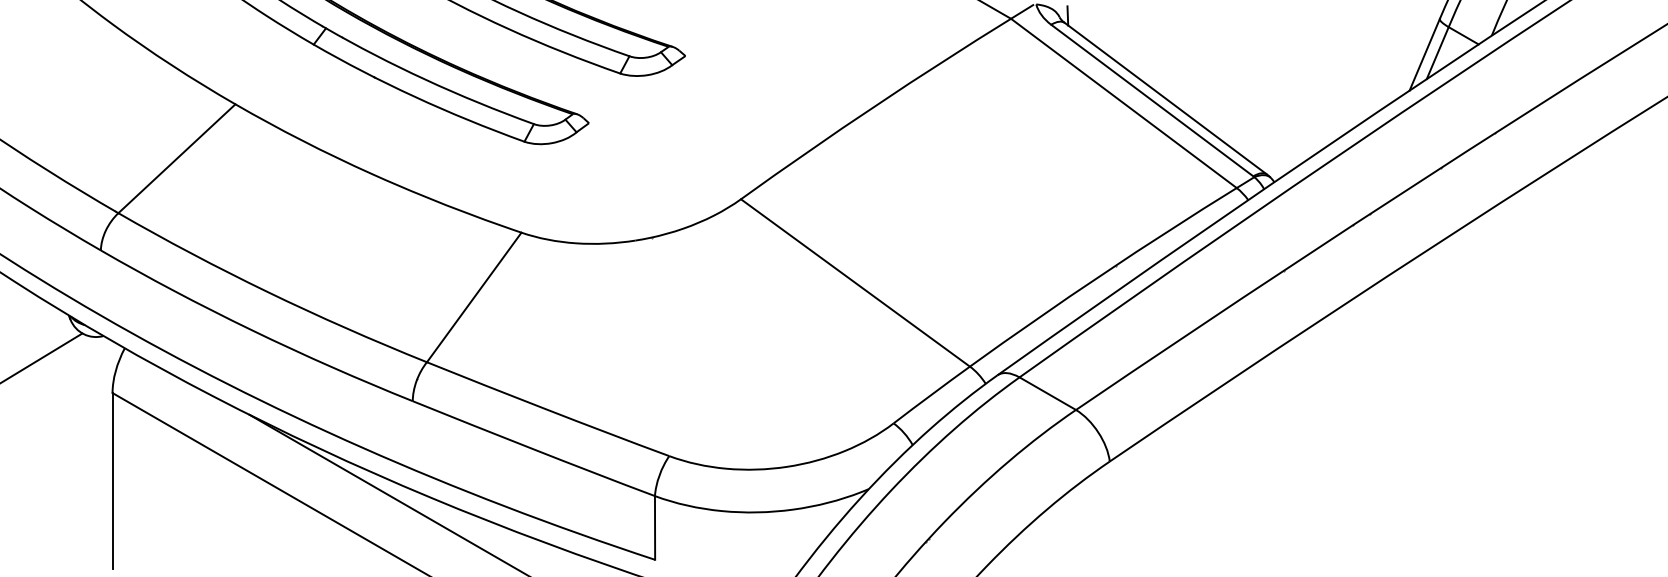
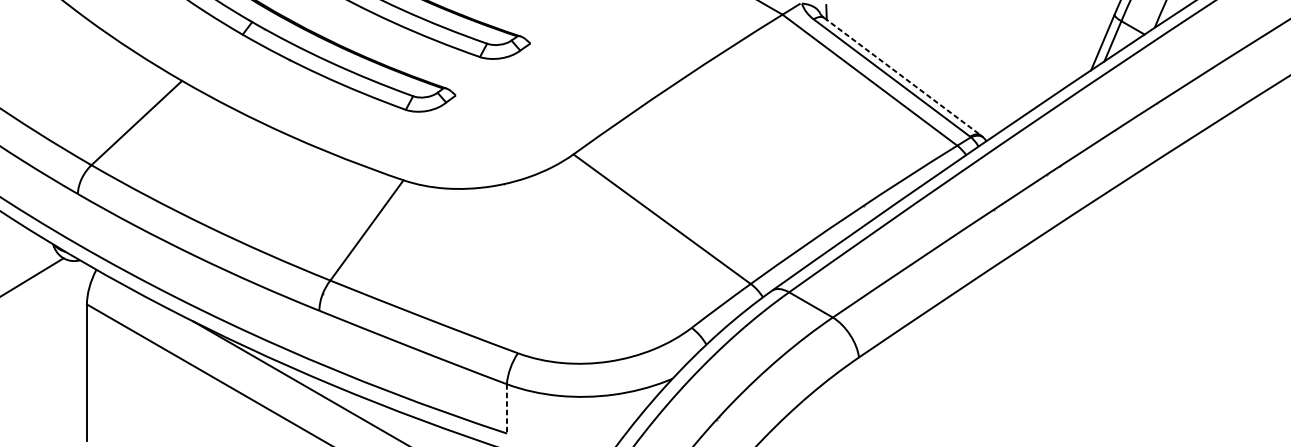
line: (1166, 99) -> (902, 77), solid -> dashed
line: (655, 527) -> (507, 408), solid -> dashed

